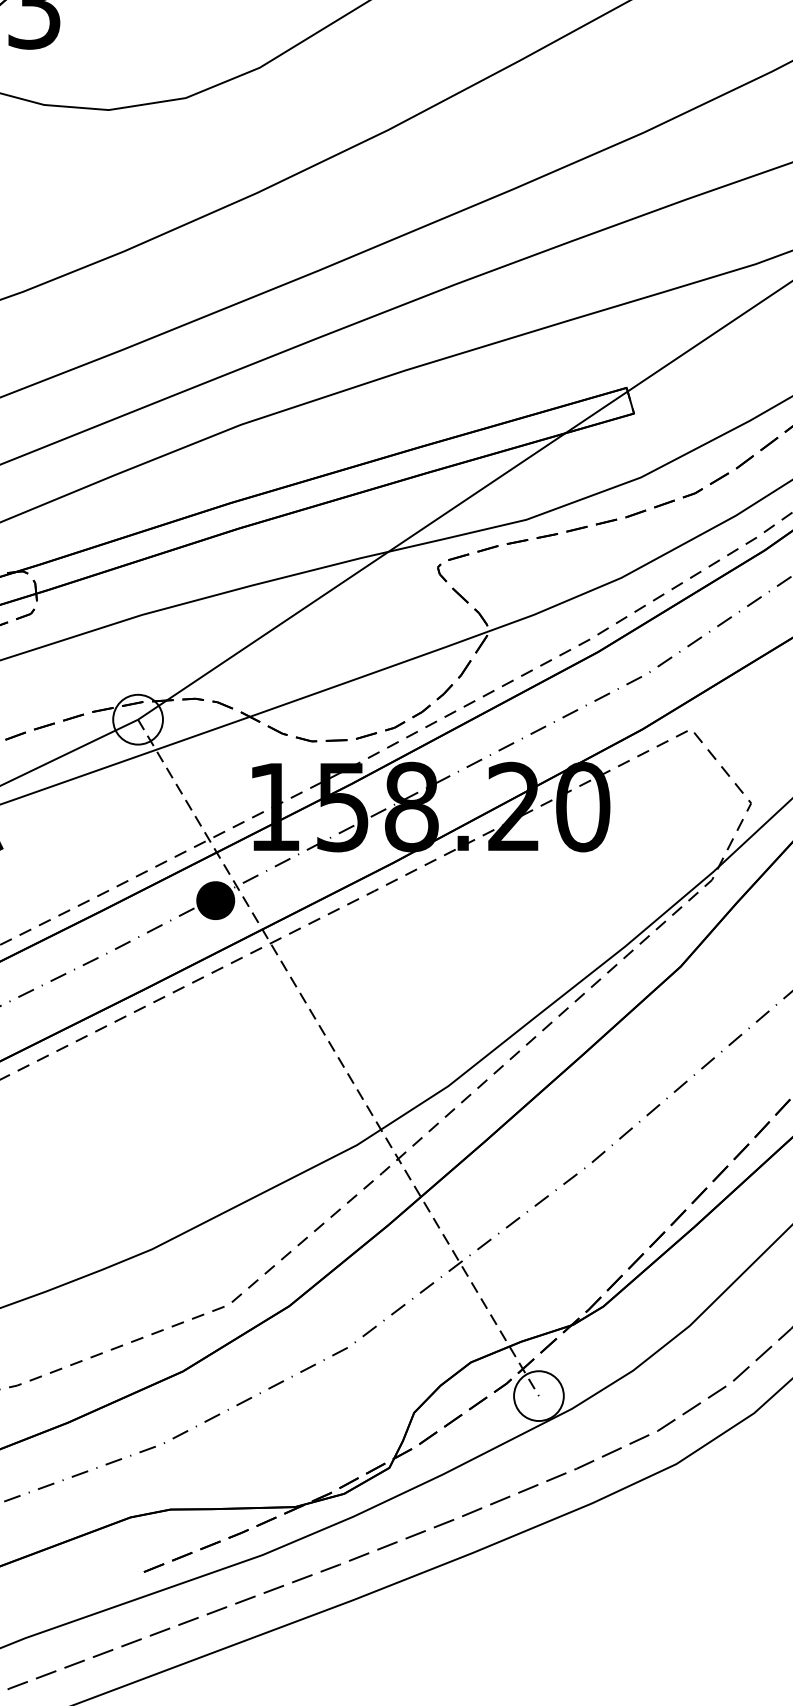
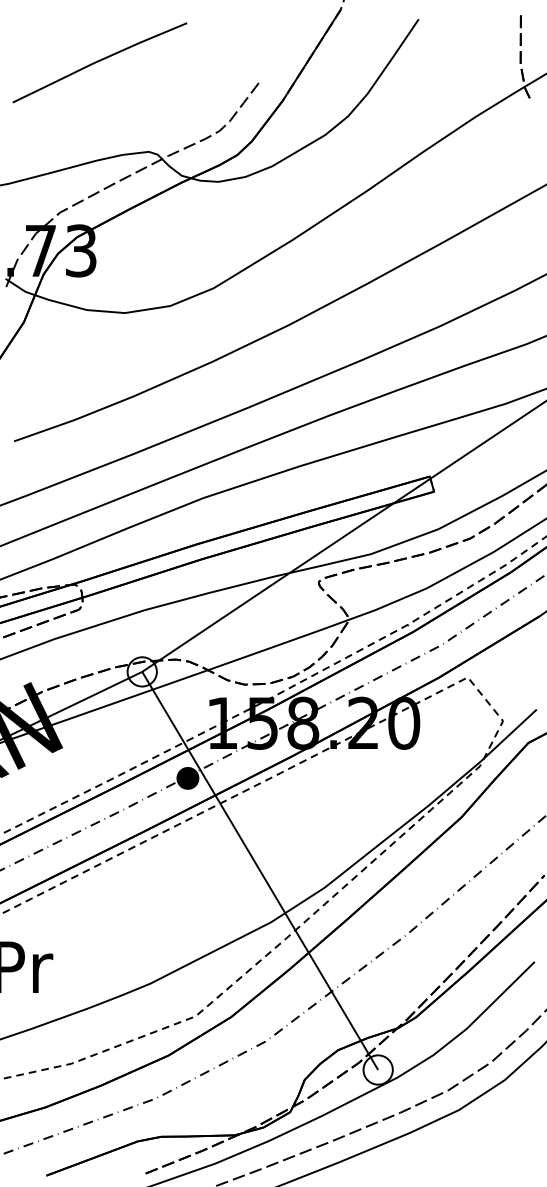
line: (339, 1058) -> (260, 871), dashed -> solid

